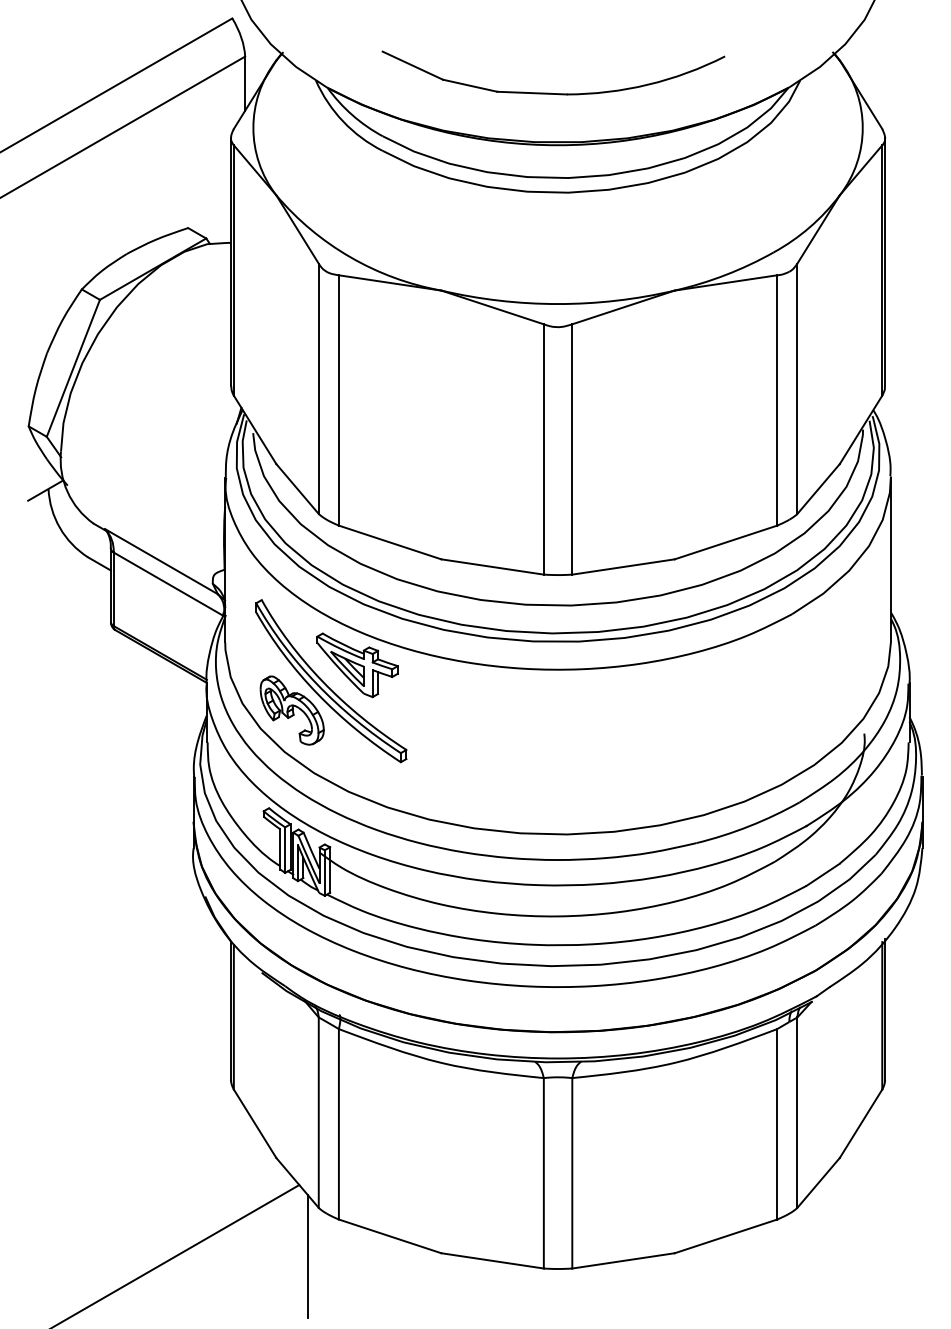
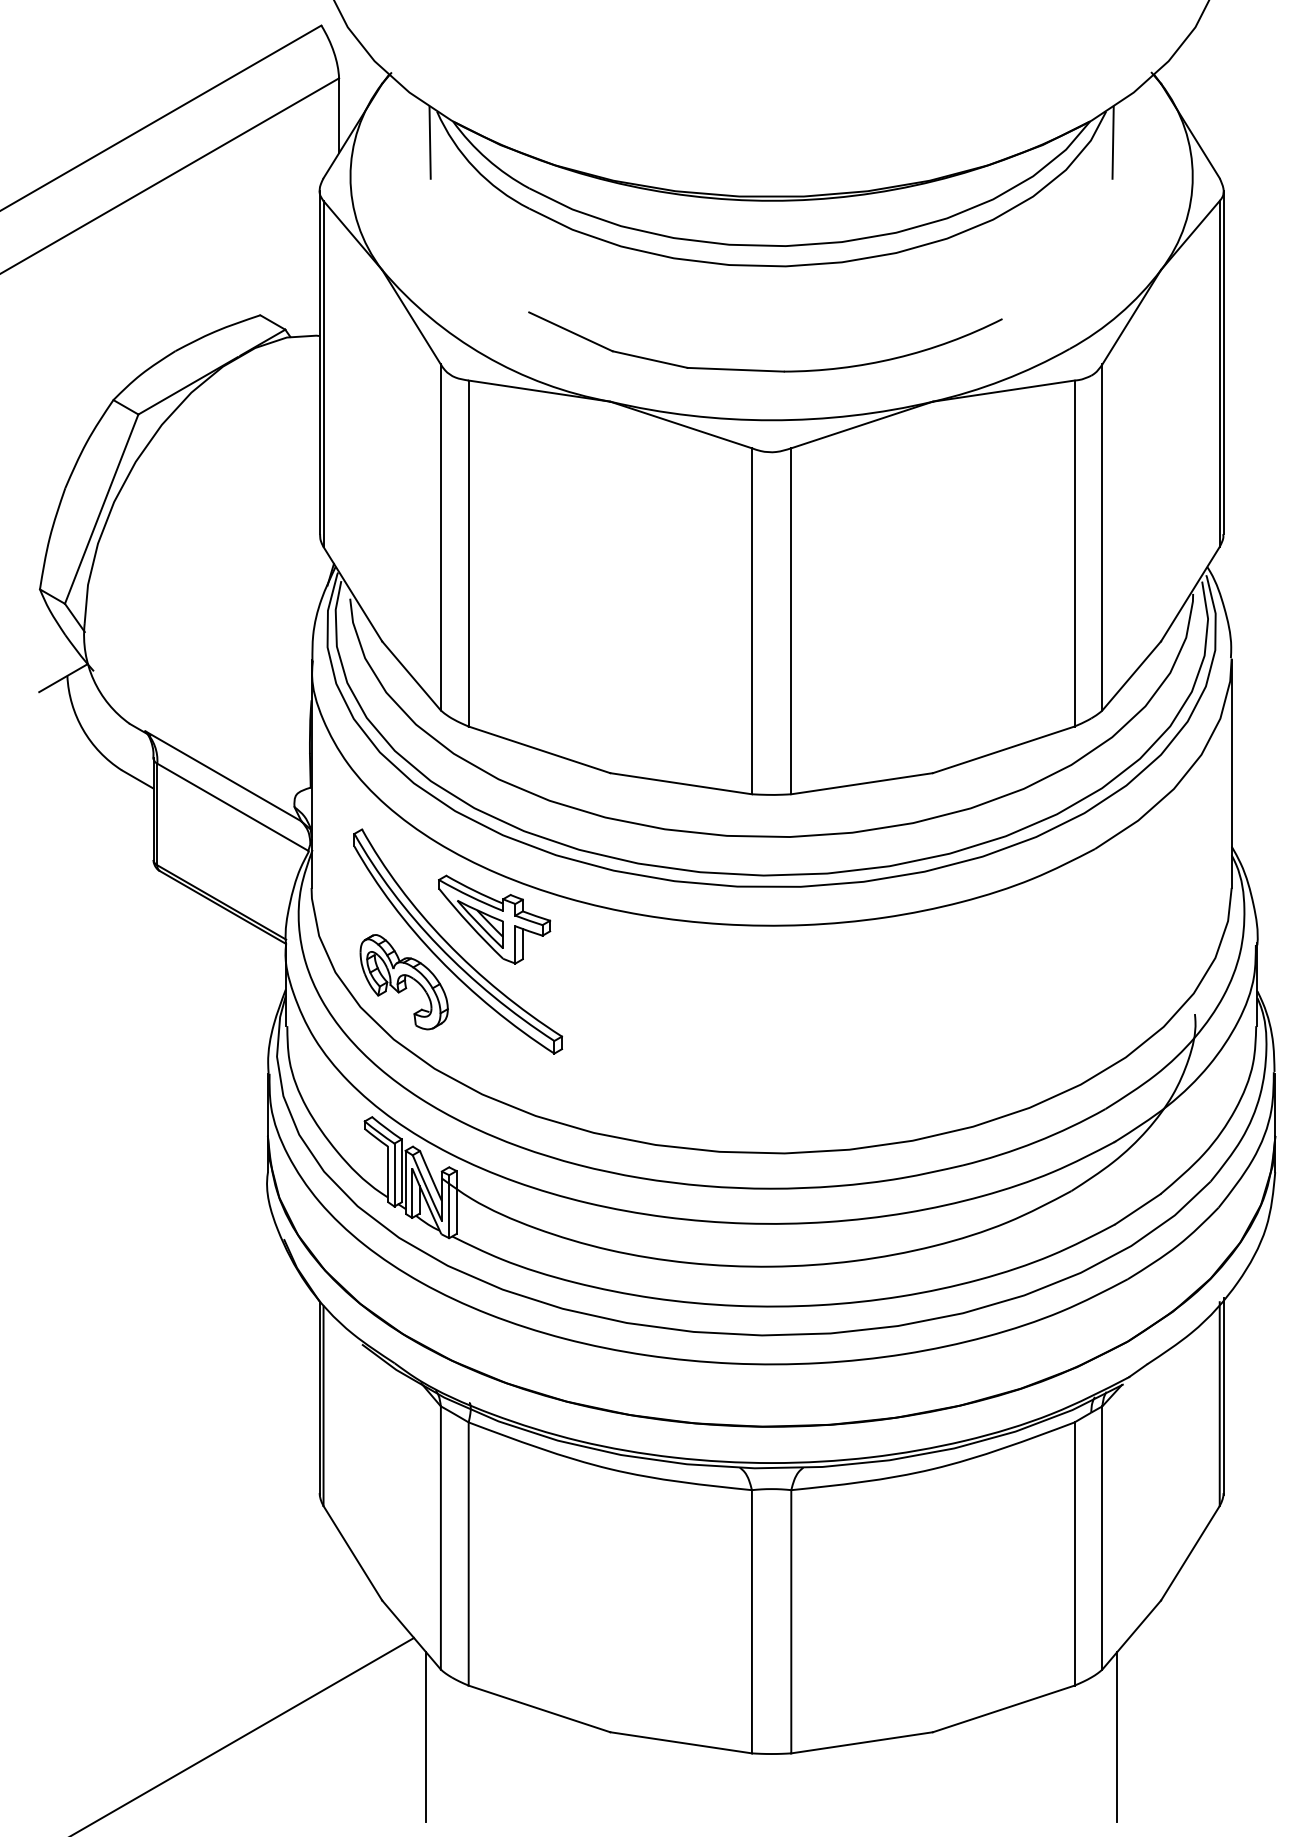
part: (552, 92) -> (763, 369), moved
line: (310, 103) -> (429, 142), added
line: (804, 103) -> (1112, 142), added
line: (808, 1257) -> (1117, 1737), added

